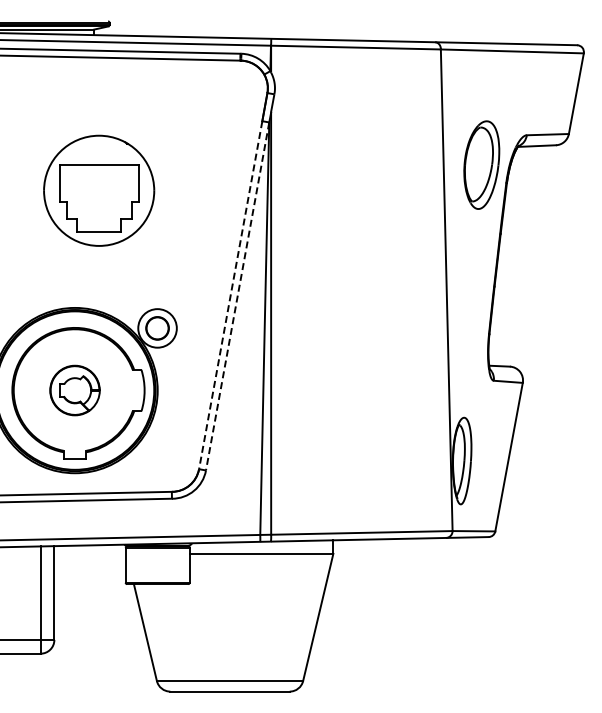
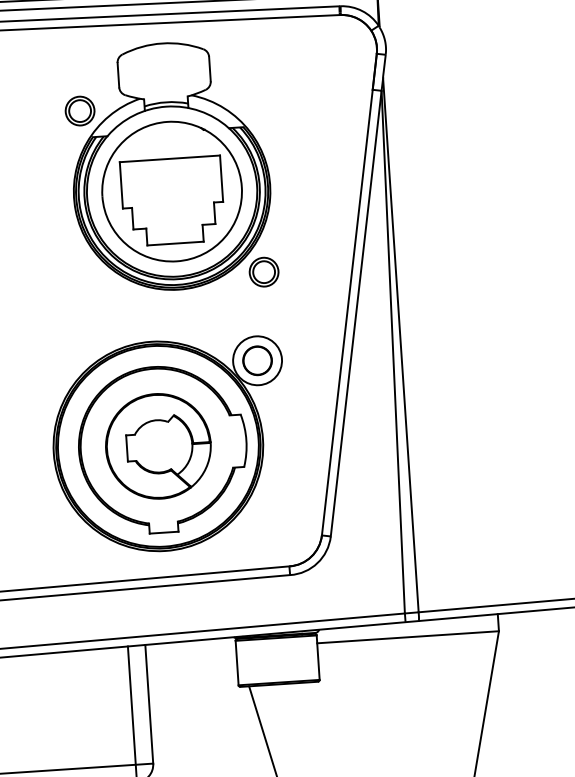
part: (98, 171) -> (169, 167), added
line: (230, 295) -> (347, 313), dashed -> solid
line: (237, 296) -> (356, 313), dashed -> solid
part: (74, 390) -> (157, 446), size x1.67

